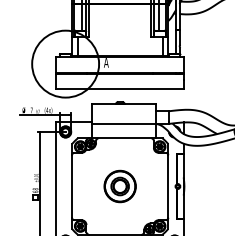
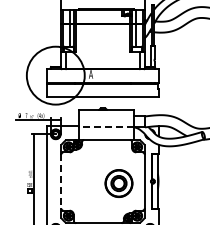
line: (124, 124) -> (106, 127), solid -> dashed
part: (119, 186) -> (118, 183), moved
line: (72, 187) -> (61, 182), solid -> dashed

